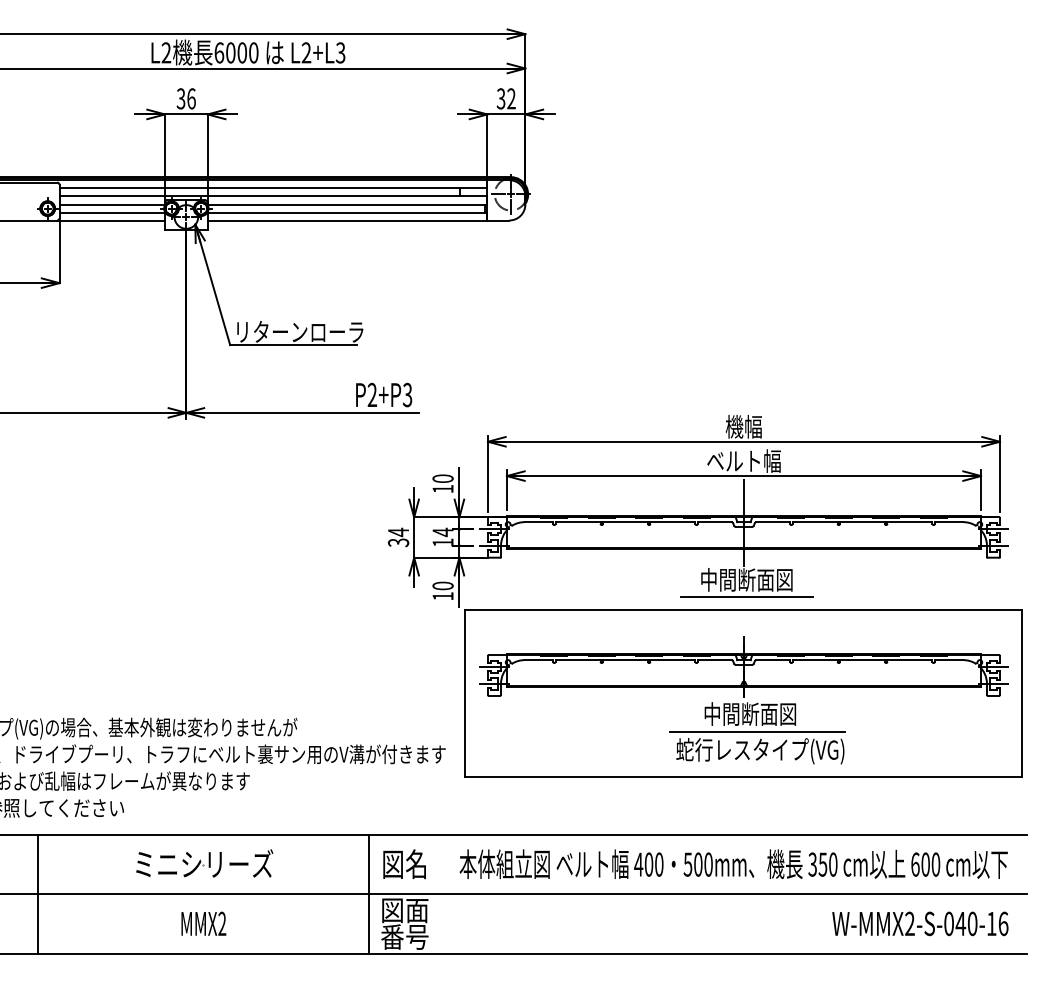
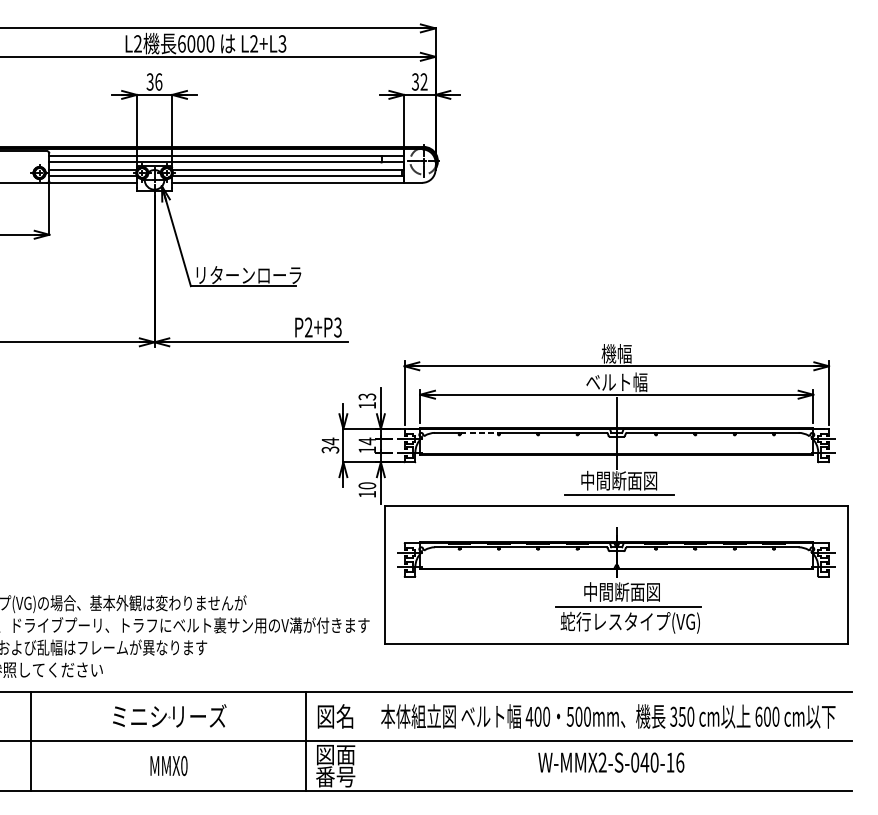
text: (442, 478) -> (366, 396), 10 -> 13
line: (578, 522) -> (479, 433), solid -> dashed
text: (222, 923) -> (184, 765), MMX2 -> MMX0
text: (920, 923) -> (611, 762), moved

